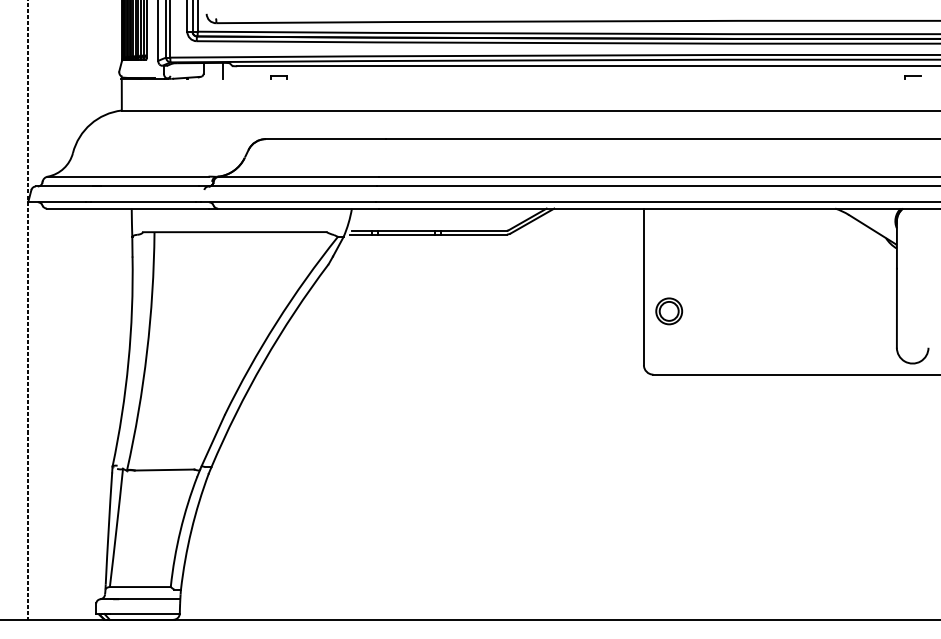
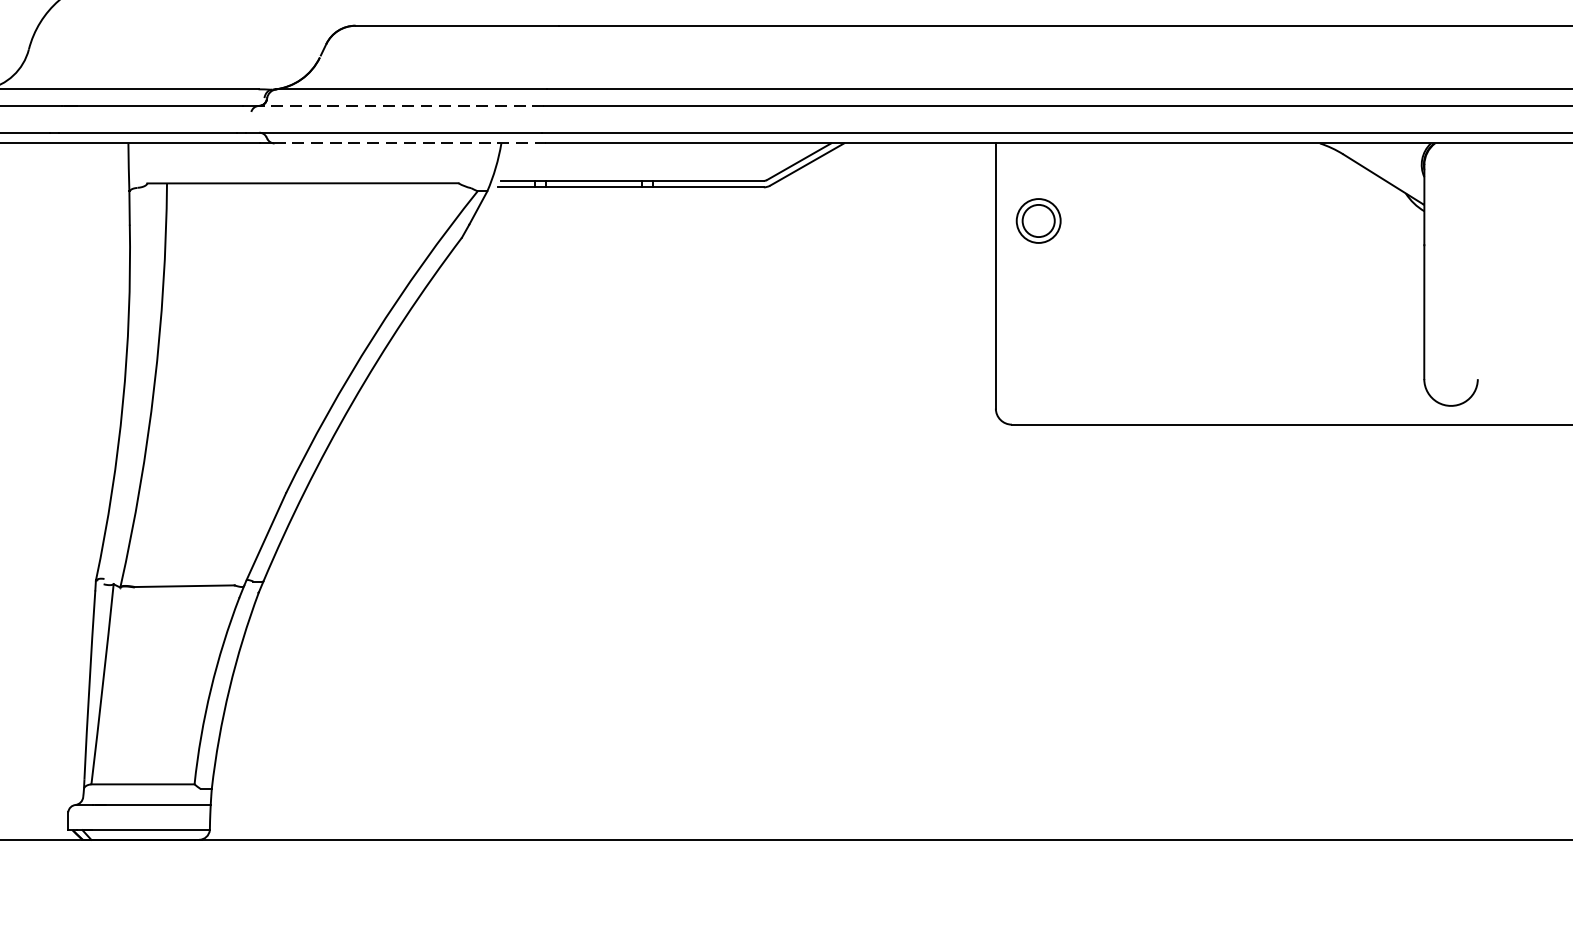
line: (292, 186) -> (400, 106), solid -> dashed
line: (297, 208) -> (409, 143), solid -> dashed
part: (669, 311) -> (1039, 221), moved

